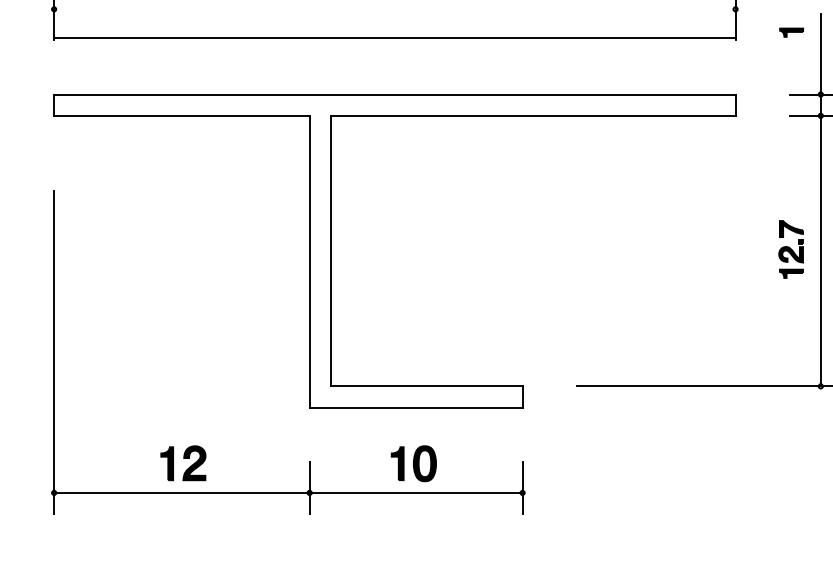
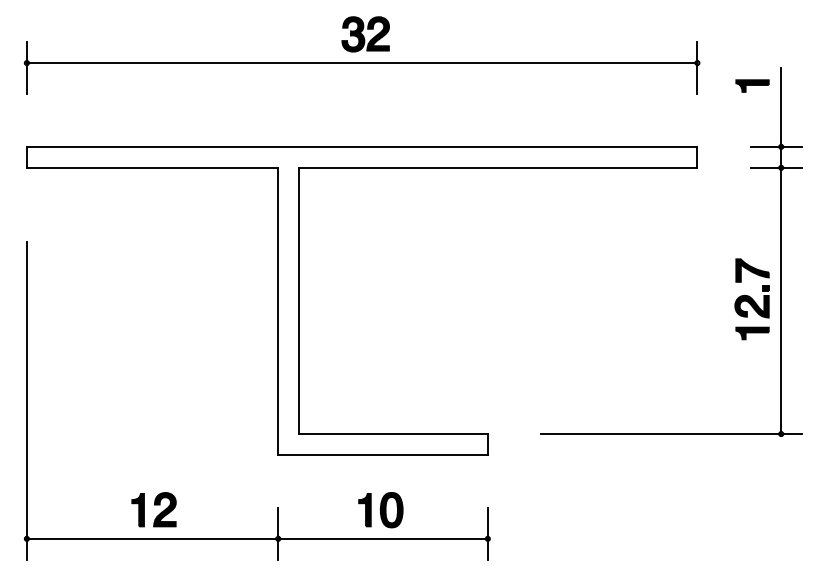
part: (791, 32) -> (752, 85), size x1.43
line: (394, 38) -> (361, 63), moved
part: (790, 249) -> (751, 299), size x1.43

